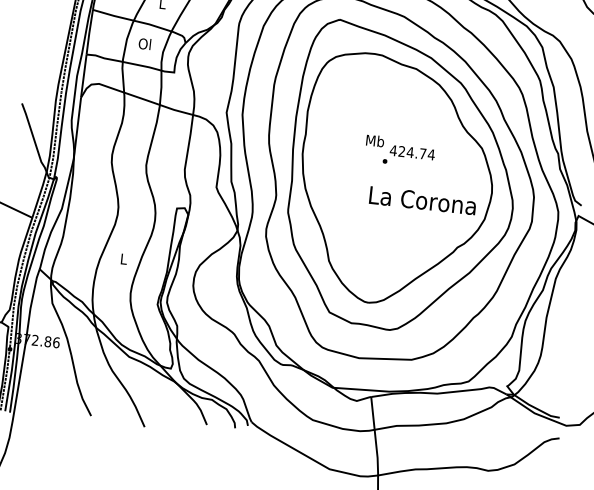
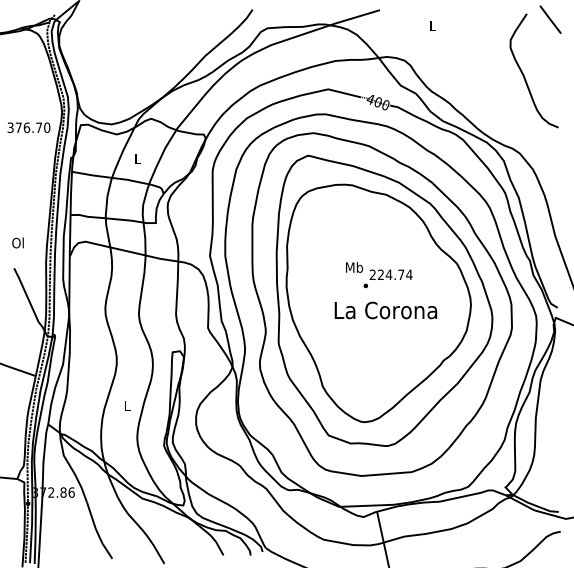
text: (144, 43) -> (17, 242), moved
text: (393, 150) -> (372, 274), 424.74 -> 224.74
text: (422, 200) -> (385, 310), moved

